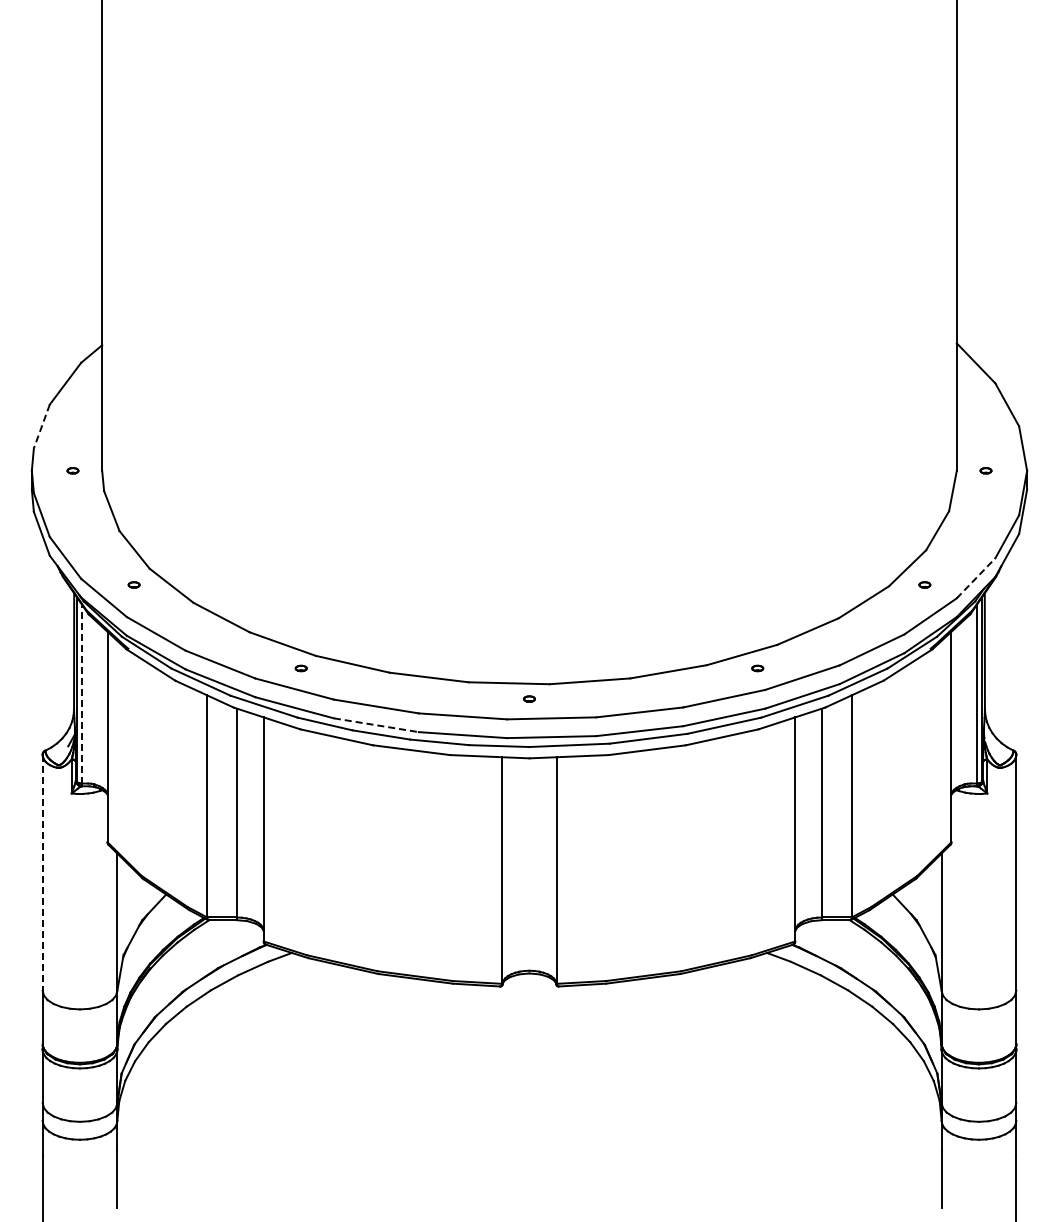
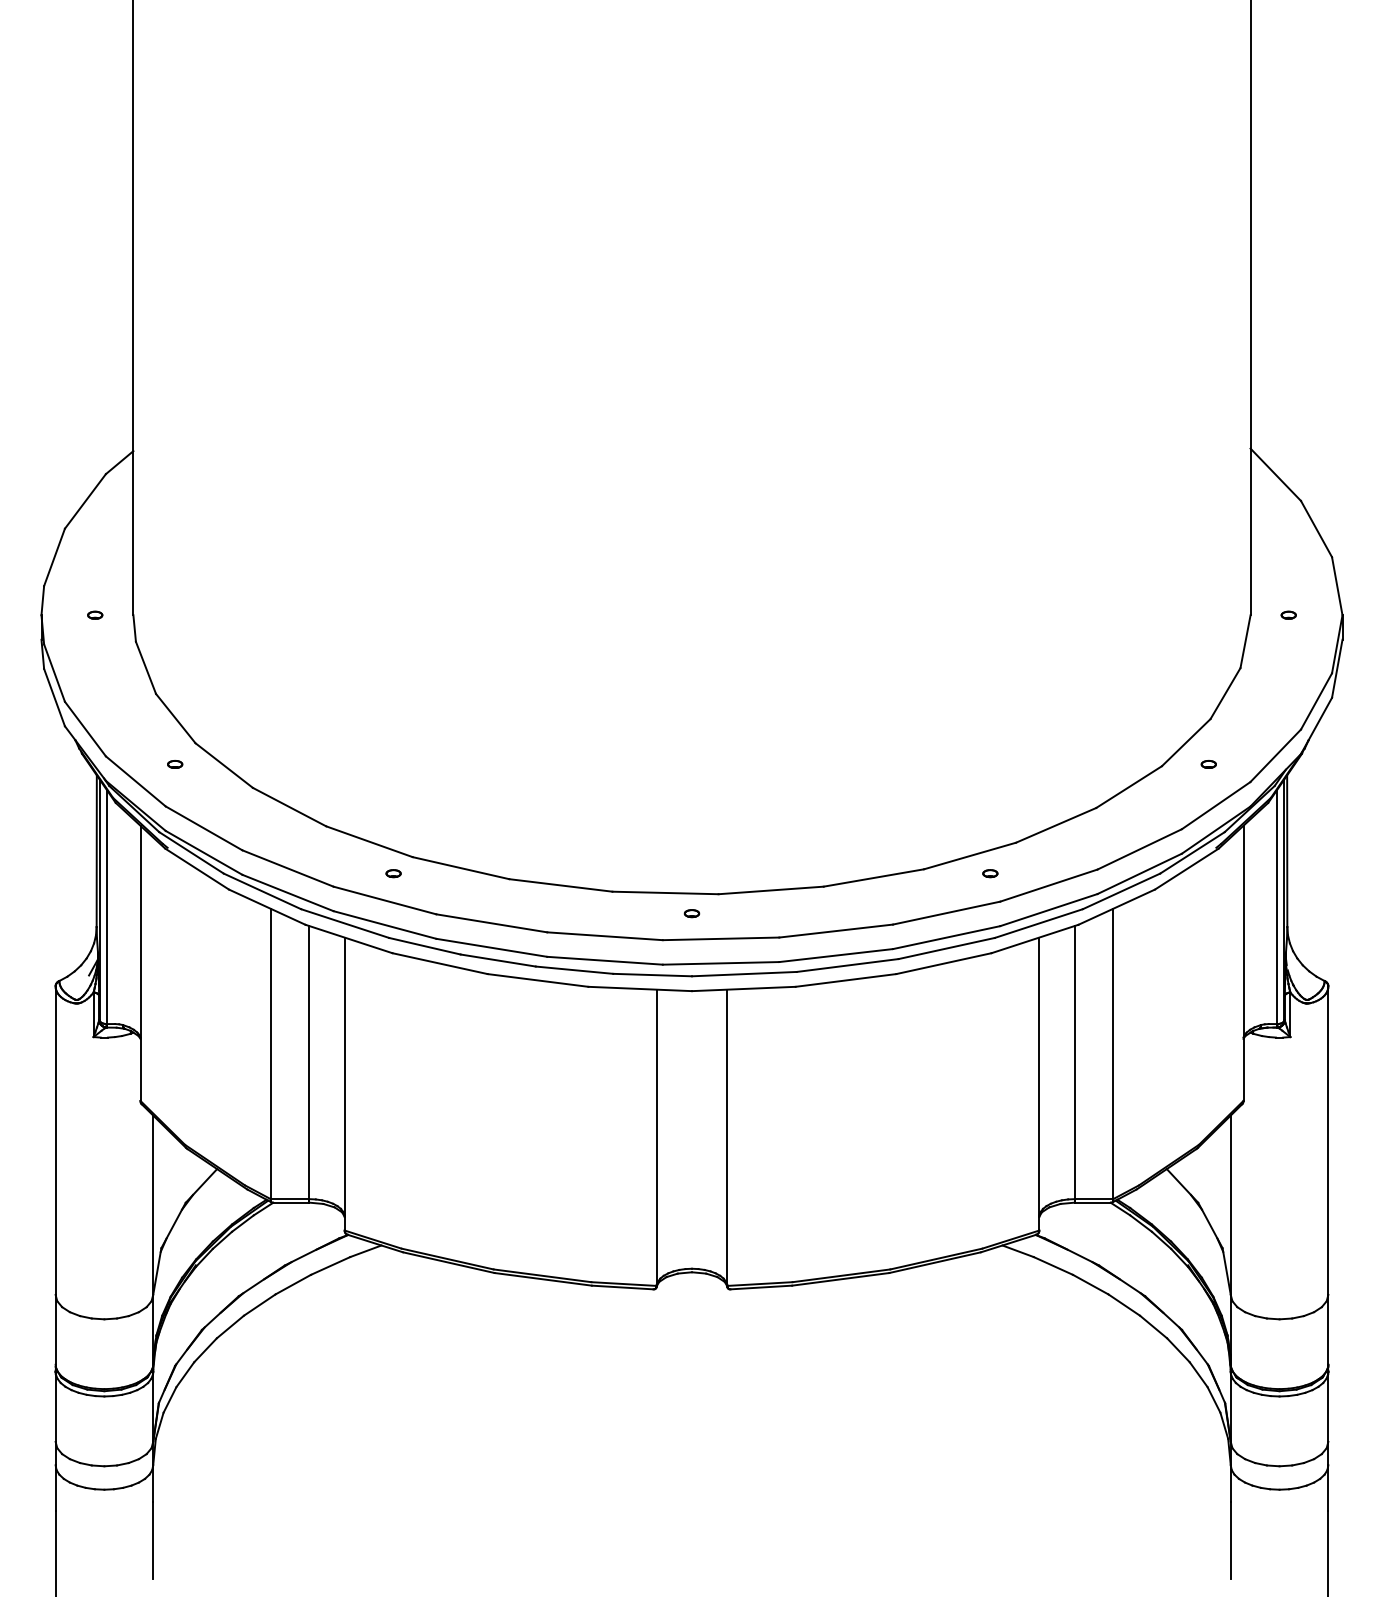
line: (41, 427) -> (54, 558), dashed -> solid
line: (976, 578) -> (1276, 756), dashed -> solid
line: (81, 693) -> (106, 906), dashed -> solid
line: (376, 725) -> (491, 948), dashed -> solid
line: (42, 873) -> (55, 1141), dashed -> solid

